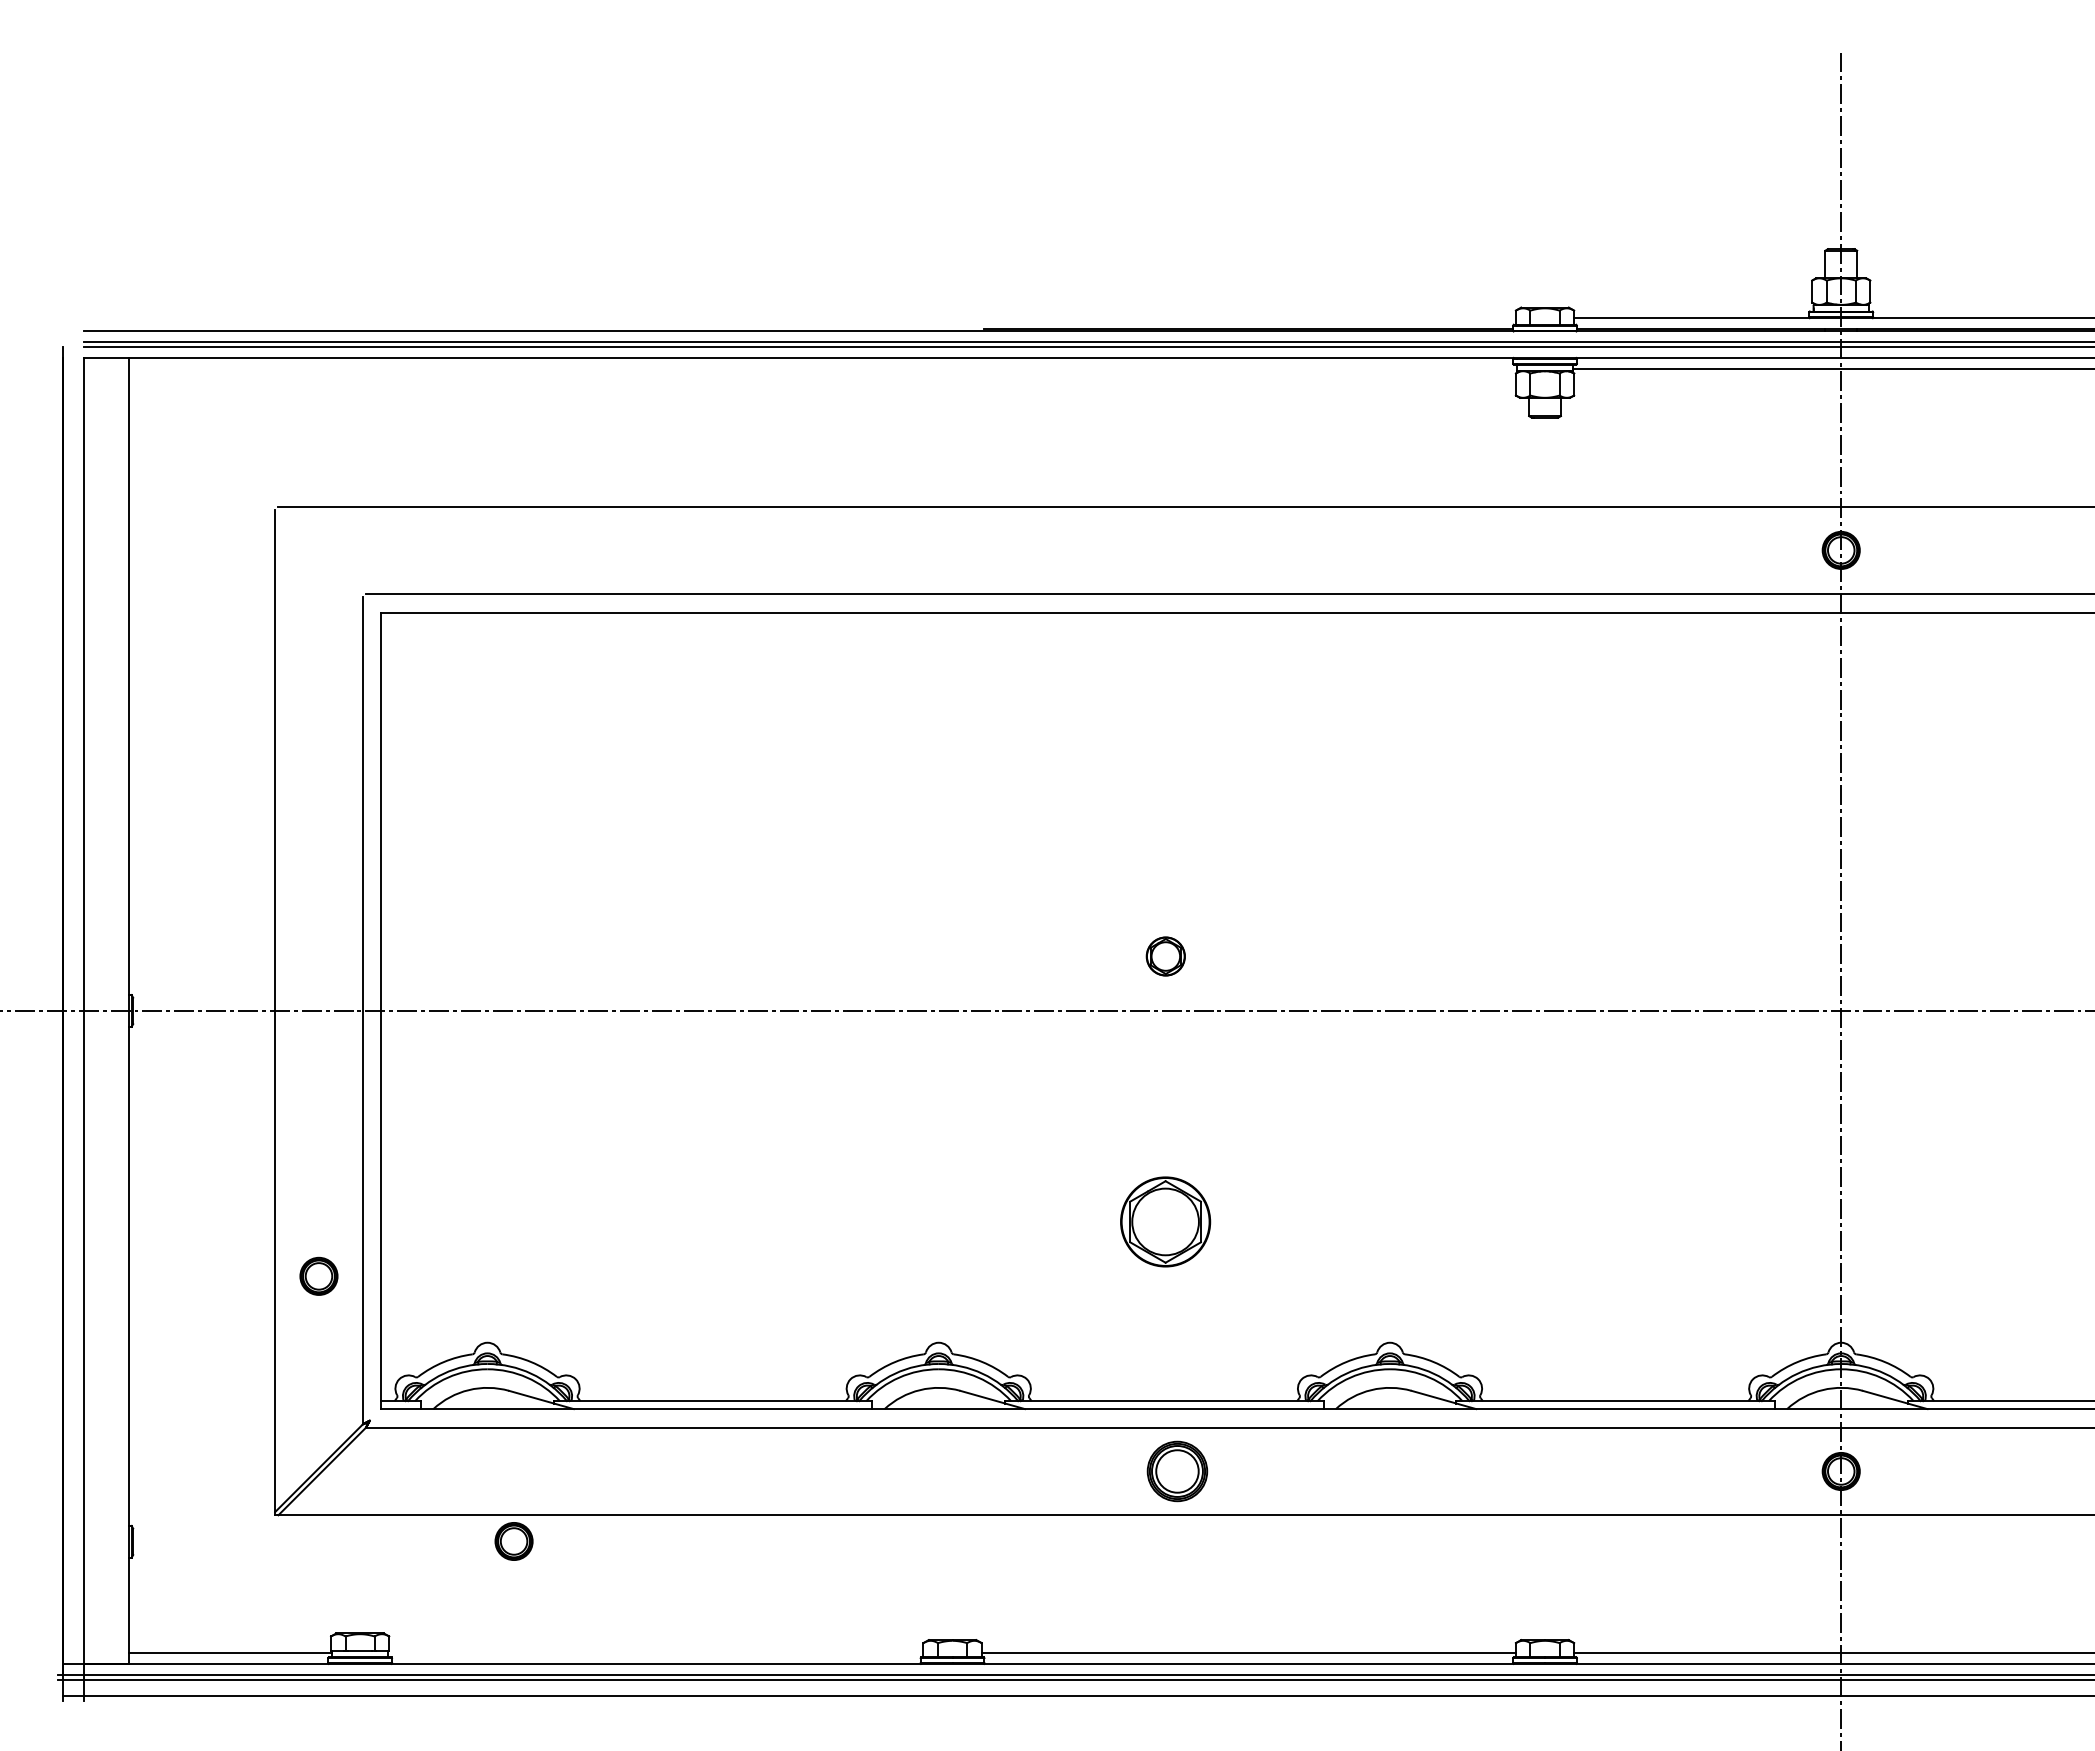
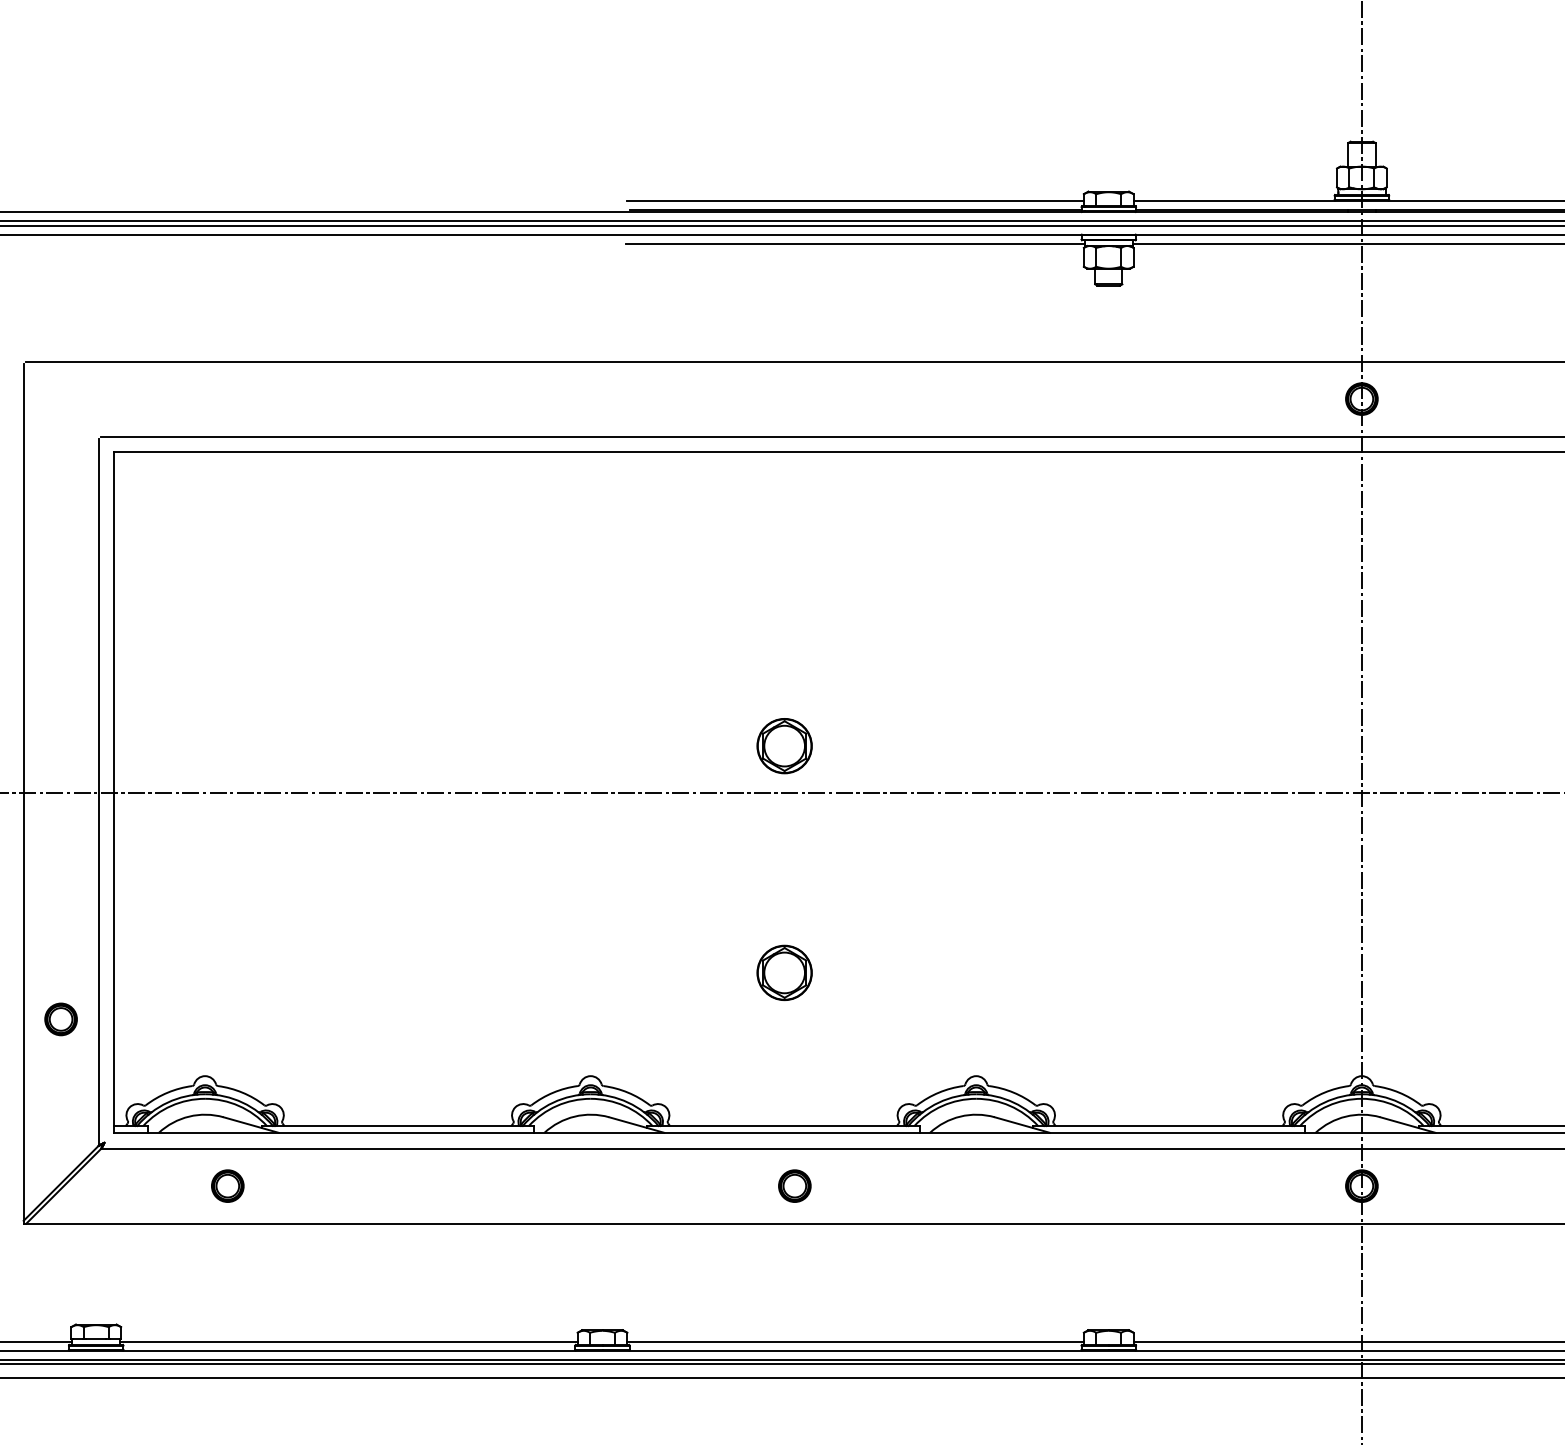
line: (1248, 318) -> (855, 200), added
line: (1248, 368) -> (855, 243), added
part: (1165, 956) -> (784, 746), size x1.67
part: (1165, 1221) -> (784, 972), size x0.71
part: (1177, 1471) -> (794, 1186), size x0.62
part: (513, 1541) -> (227, 1186), moved
line: (655, 1653) -> (348, 1341), added

